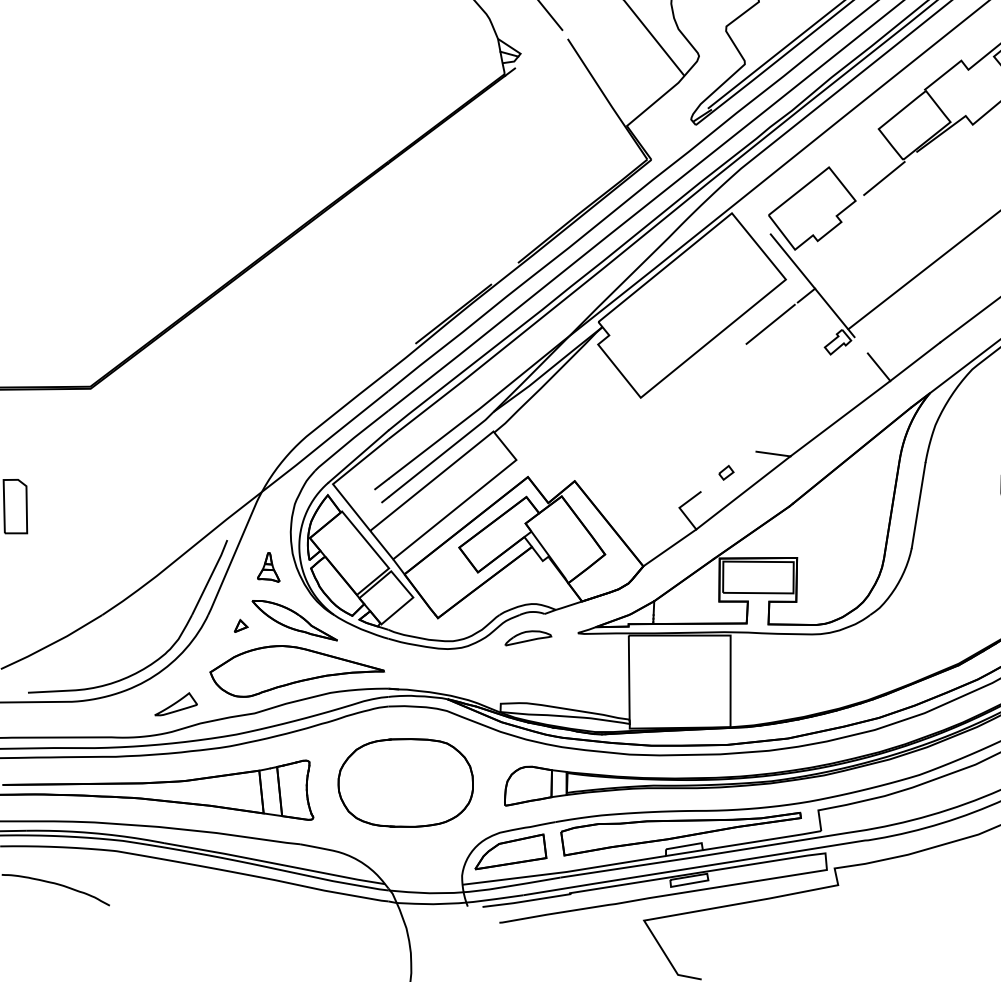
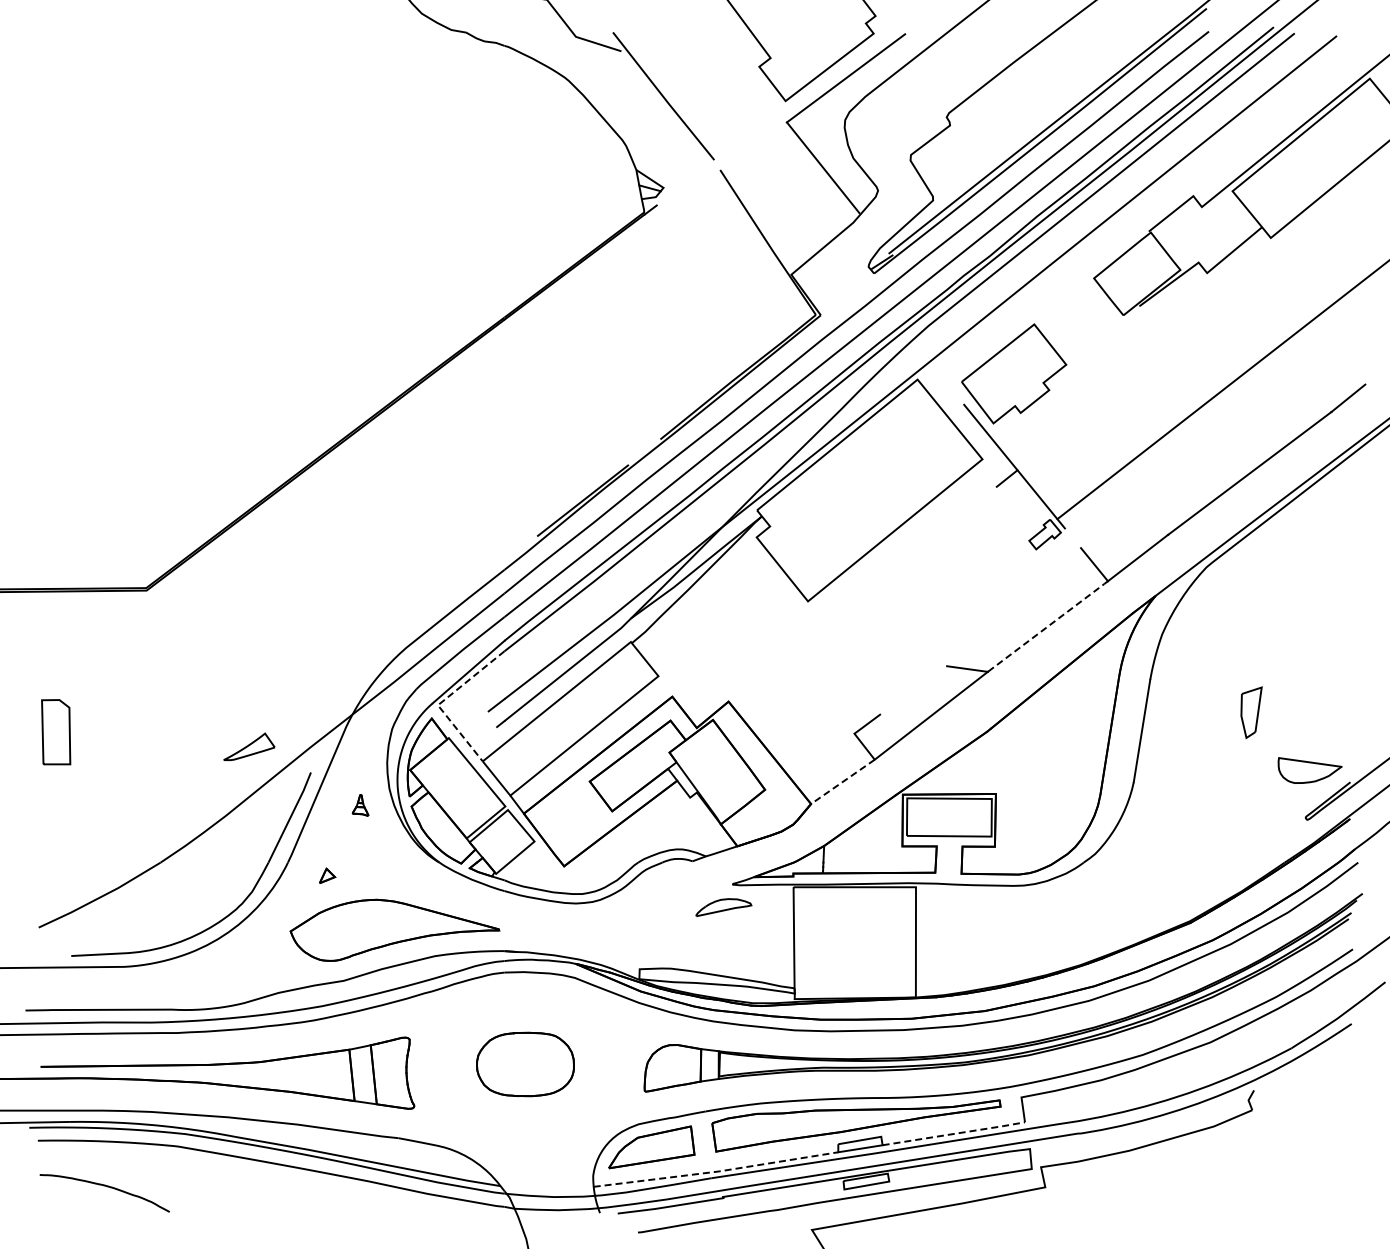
line: (884, 178) -> (1100, 337), removed
line: (770, 323) -> (964, 512), removed
line: (840, 418) -> (1048, 626), solid -> dashed
part: (726, 472) -> (910, 691), removed
line: (336, 481) -> (442, 701), solid -> dashed
line: (669, 547) -> (842, 781), solid -> dashed
part: (268, 567) -> (360, 805), size x0.6
part: (294, 620) -> (391, 869), removed
part: (528, 638) -> (723, 907), moved
part: (176, 703) -> (249, 746), moved
part: (405, 782) -> (525, 1064), size x0.6
line: (762, 840) -> (954, 1133), solid -> dashed
line: (564, 871) -> (716, 1171), solid -> dashed

